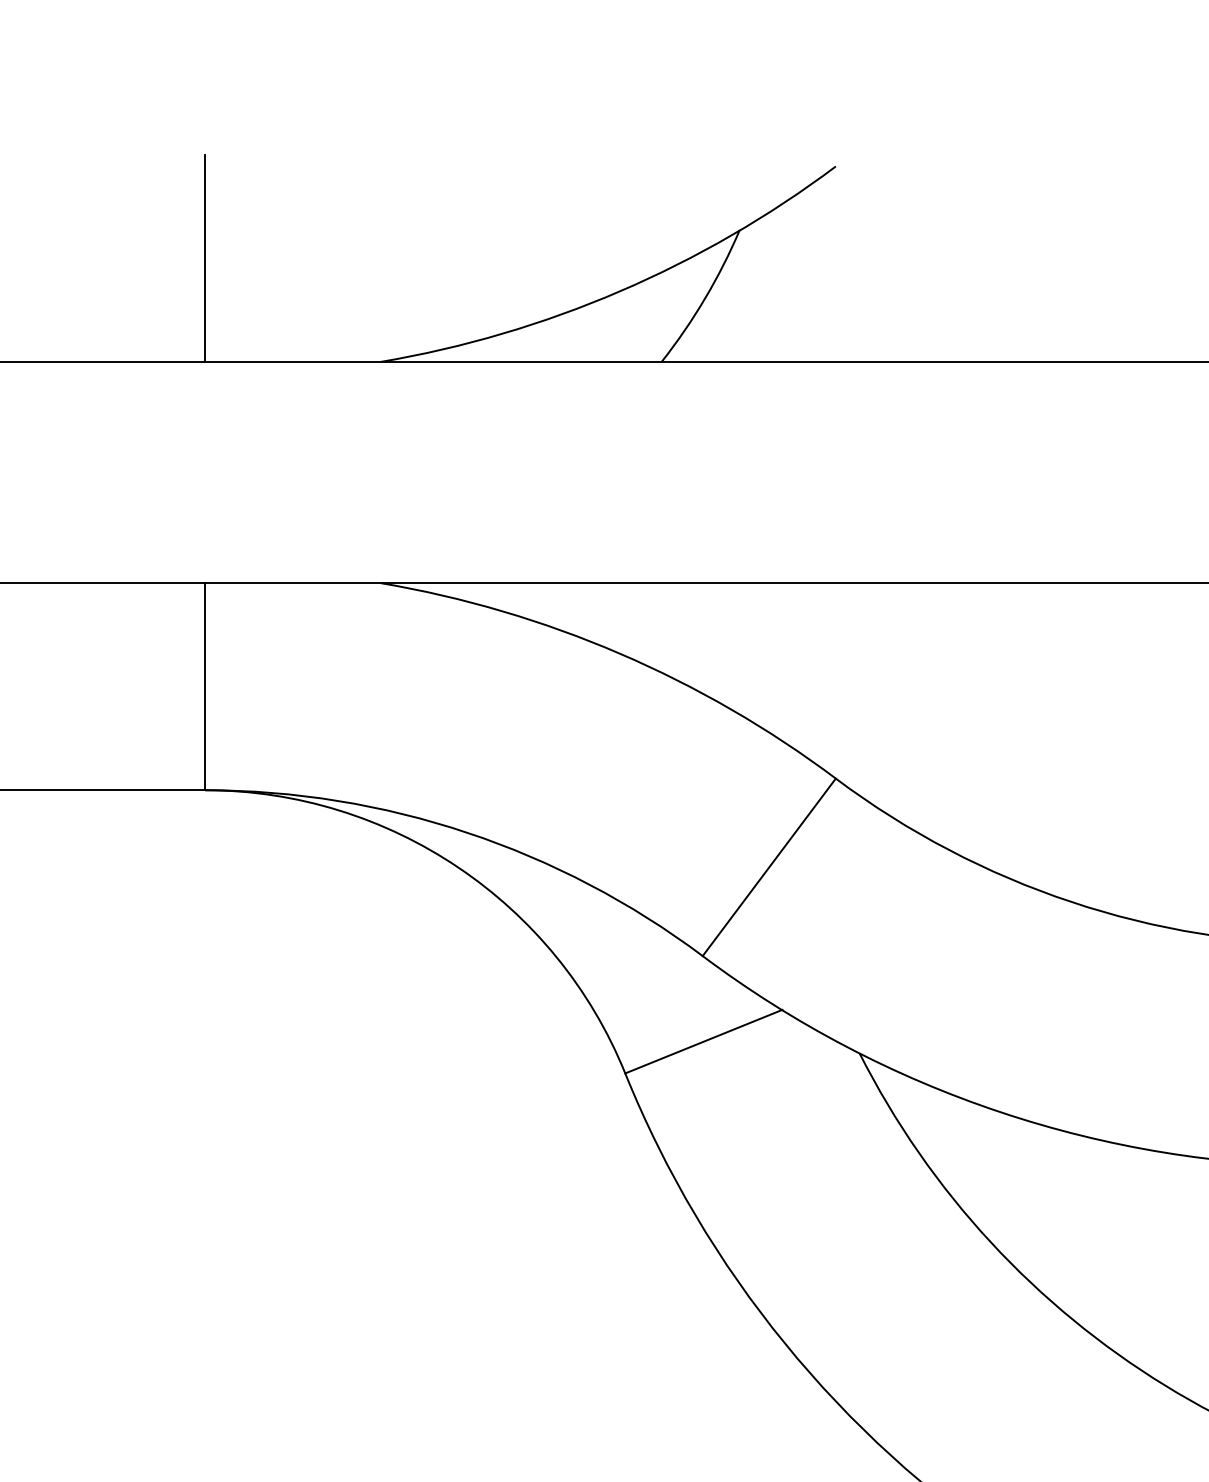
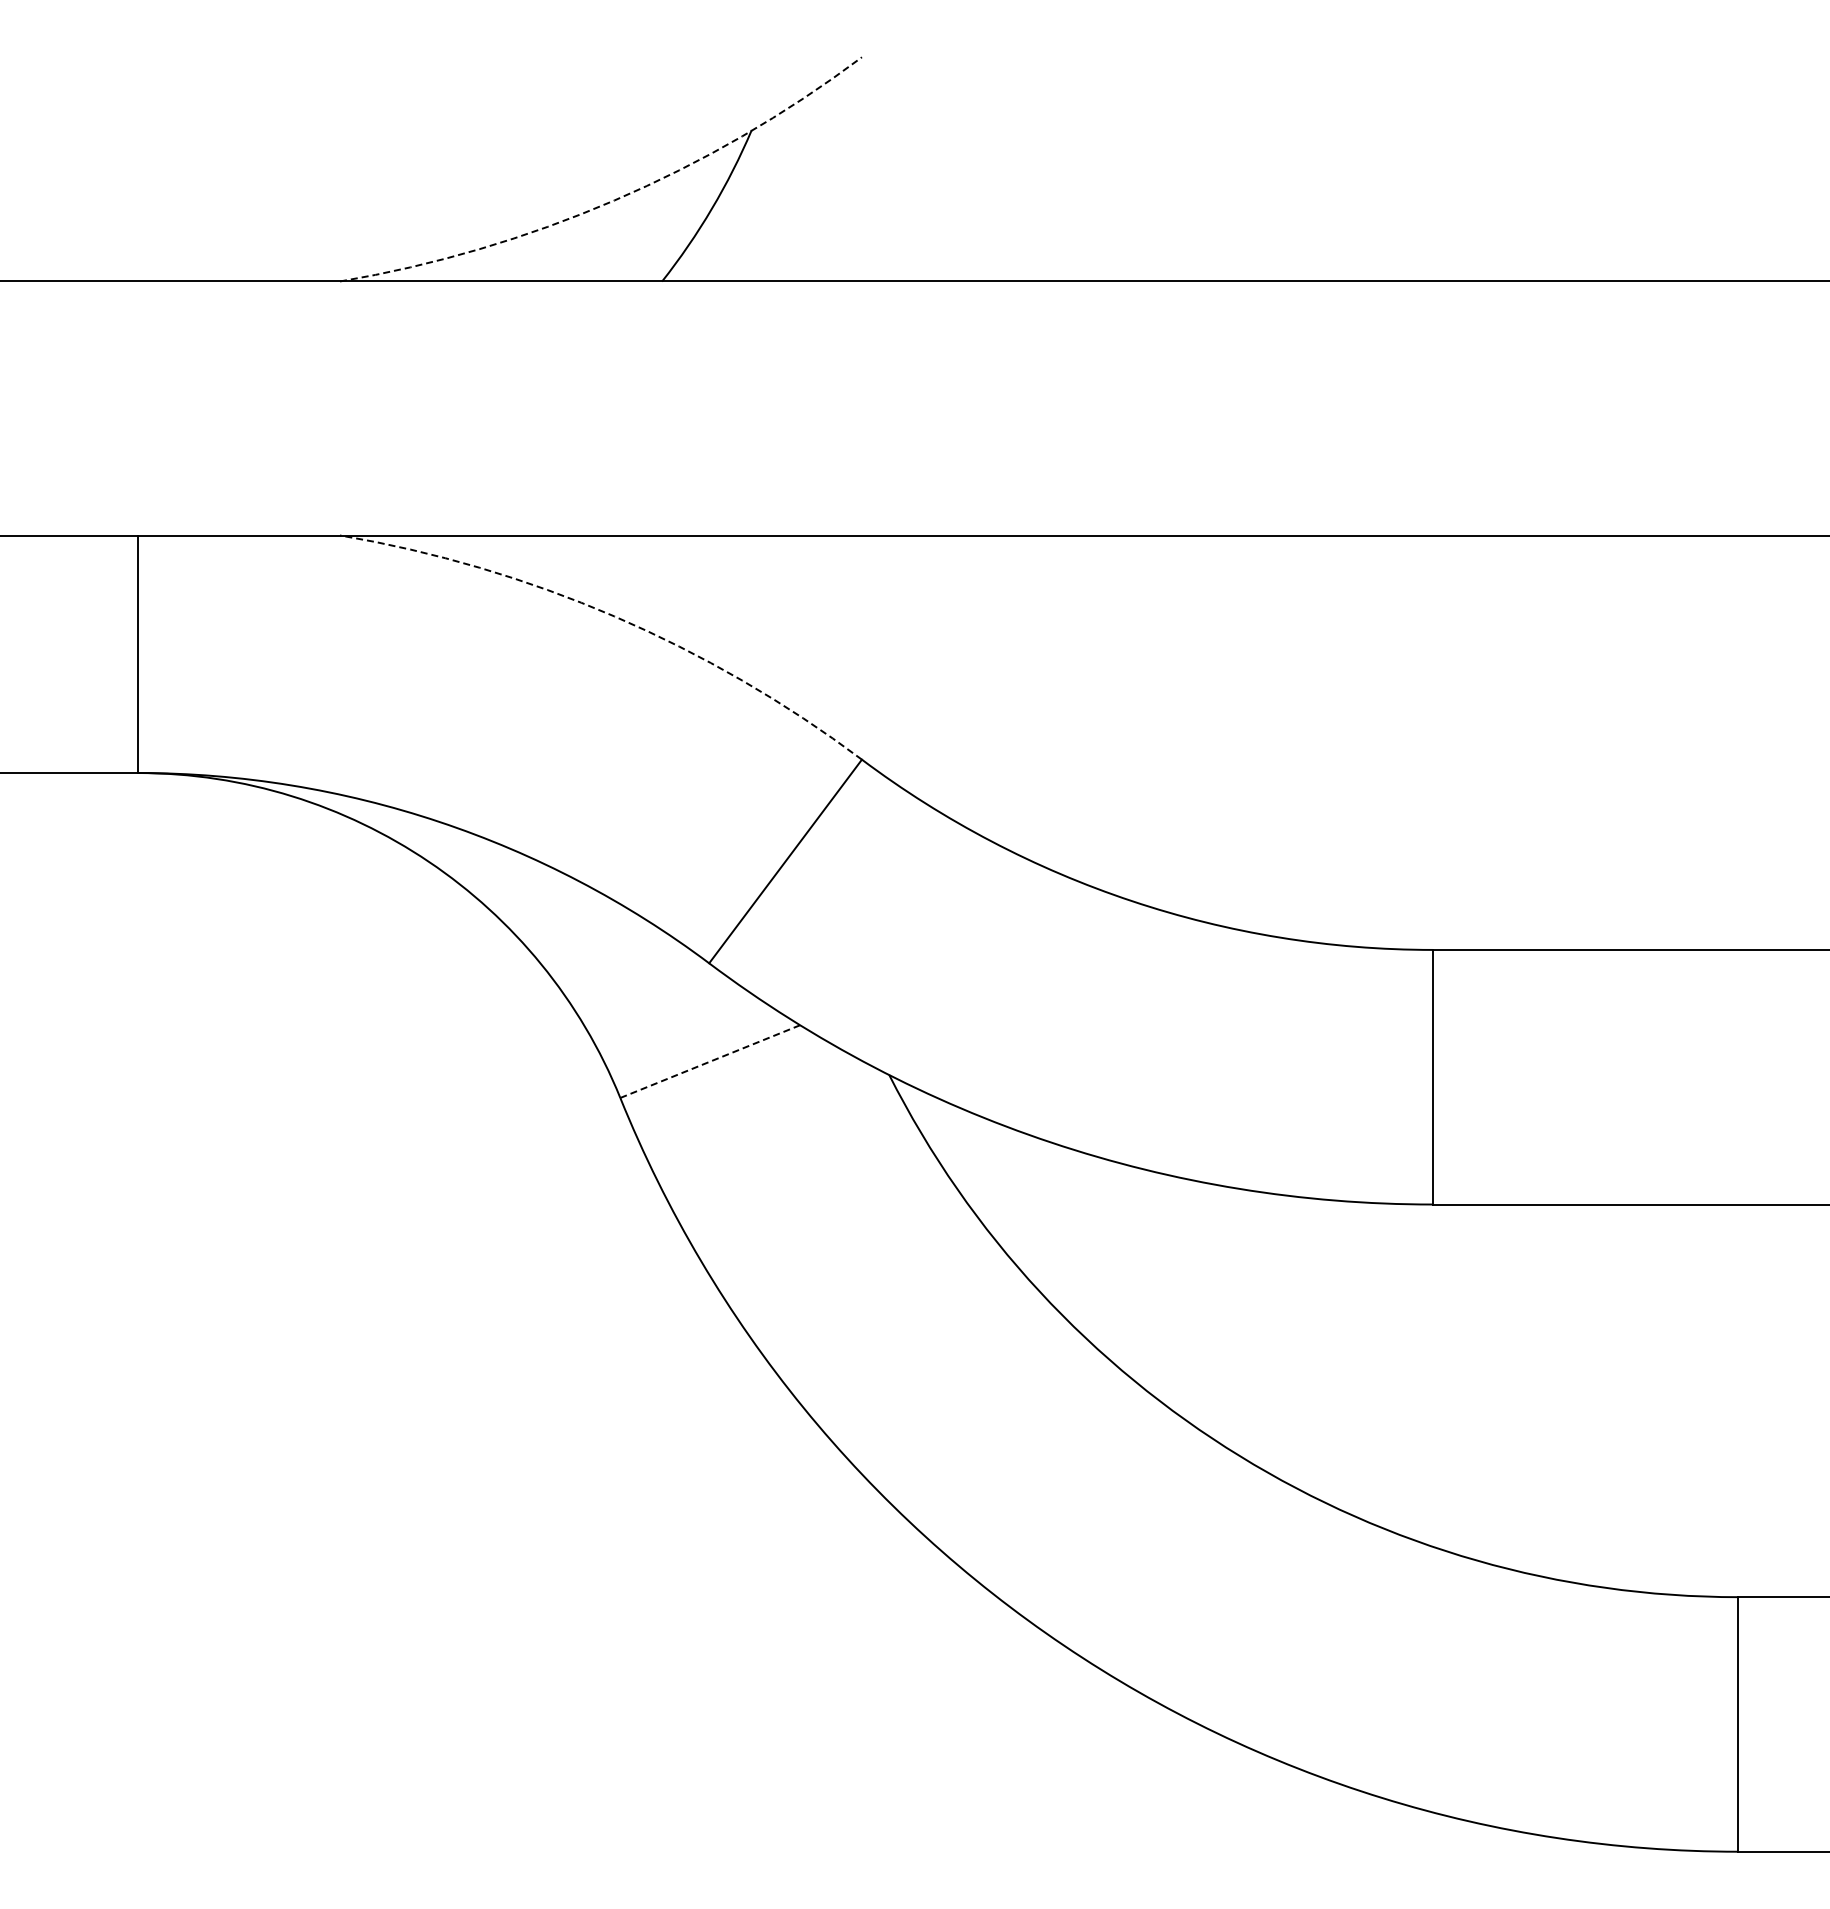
line: (205, 258) -> (138, 162), removed
arc: (620, 291) -> (614, 200), solid -> dashed
arc: (620, 653) -> (614, 616), solid -> dashed
line: (703, 1041) -> (710, 1061), solid -> dashed

